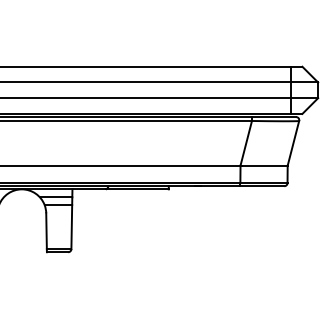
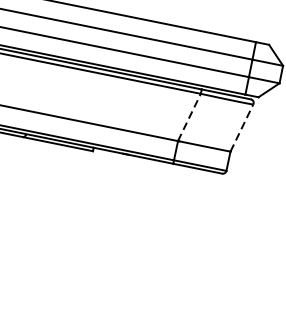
line: (246, 142) -> (189, 116), solid -> dashed
line: (293, 142) -> (242, 127), solid -> dashed

